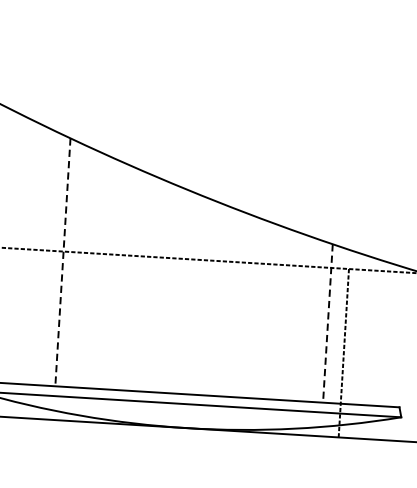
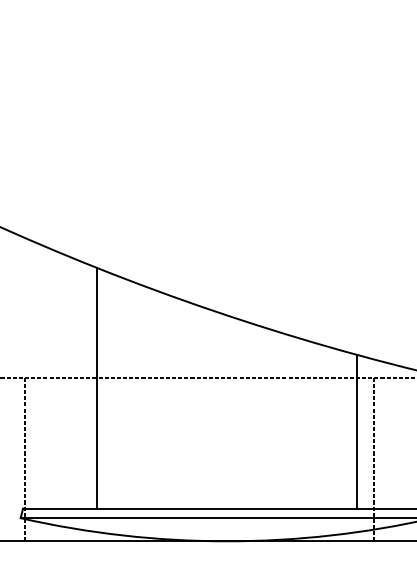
line: (63, 262) -> (97, 388), dashed -> solid
line: (328, 323) -> (357, 431), dashed -> solid

